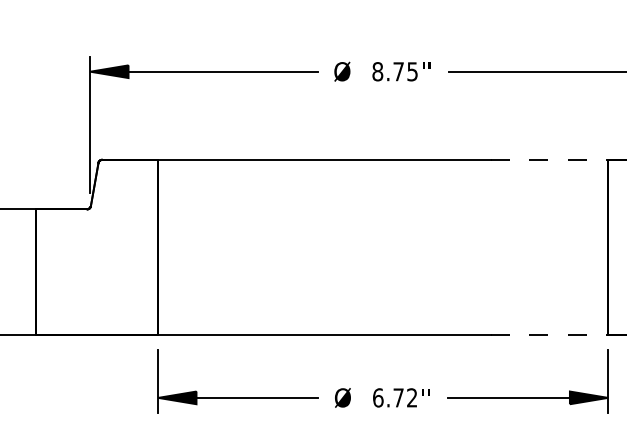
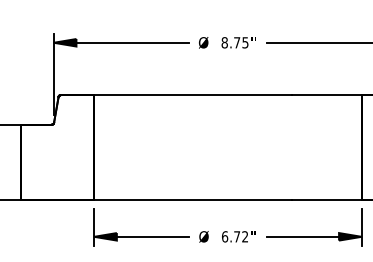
line: (548, 160) -> (326, 95), dashed -> solid
line: (548, 335) -> (326, 199), dashed -> solid

